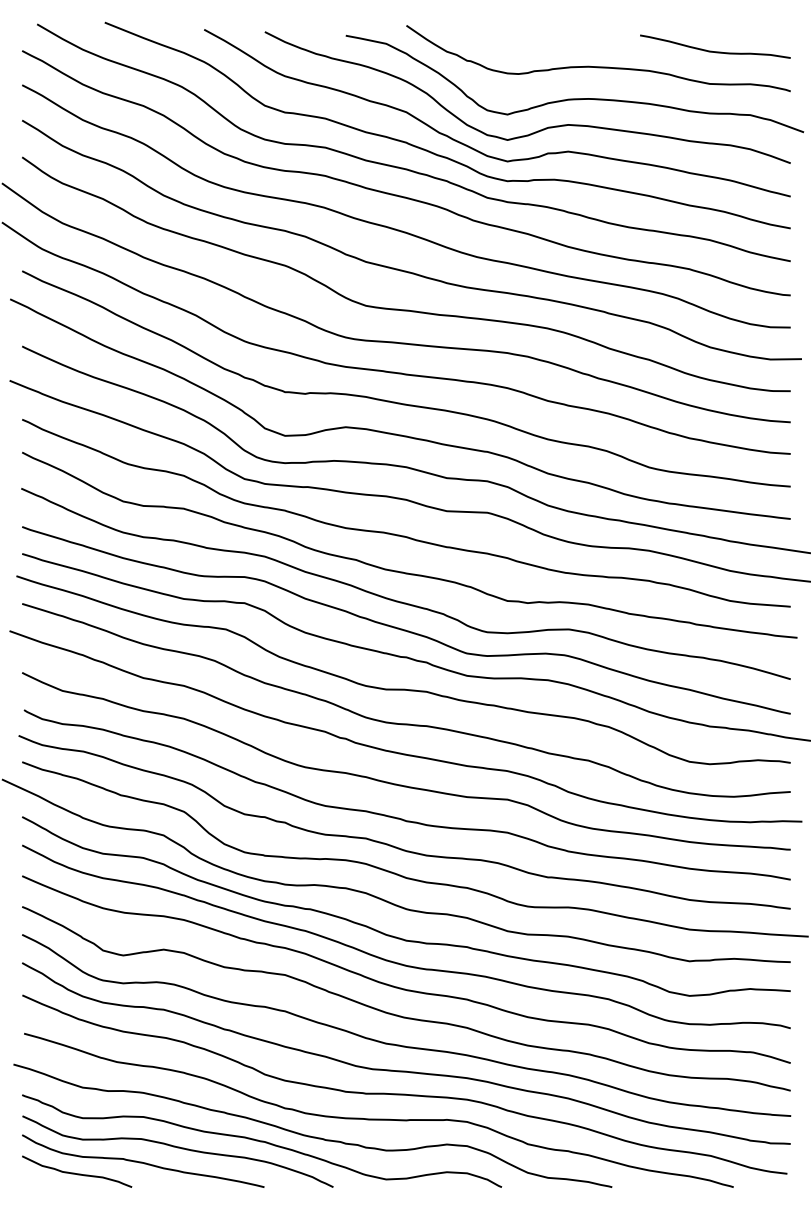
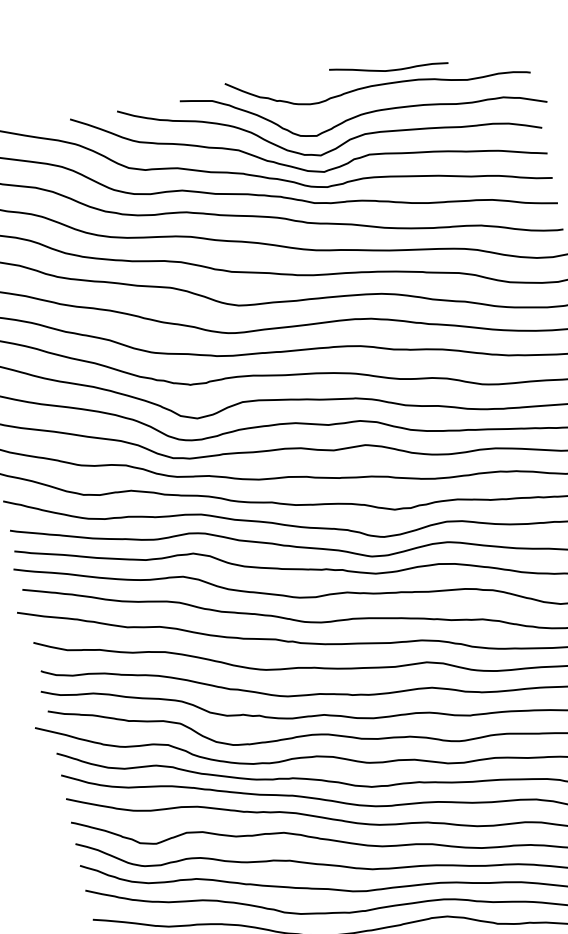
curve: (715, 51) -> (389, 70), moved

